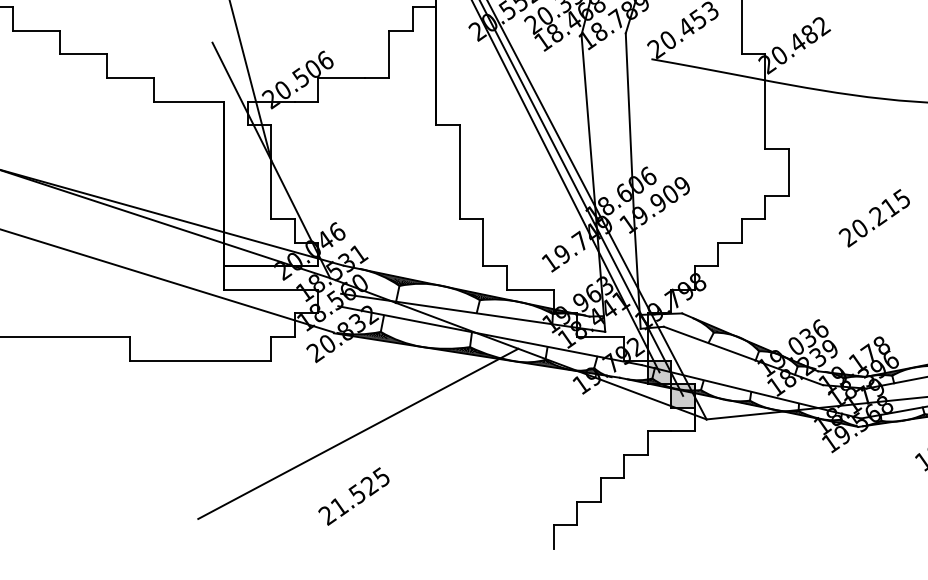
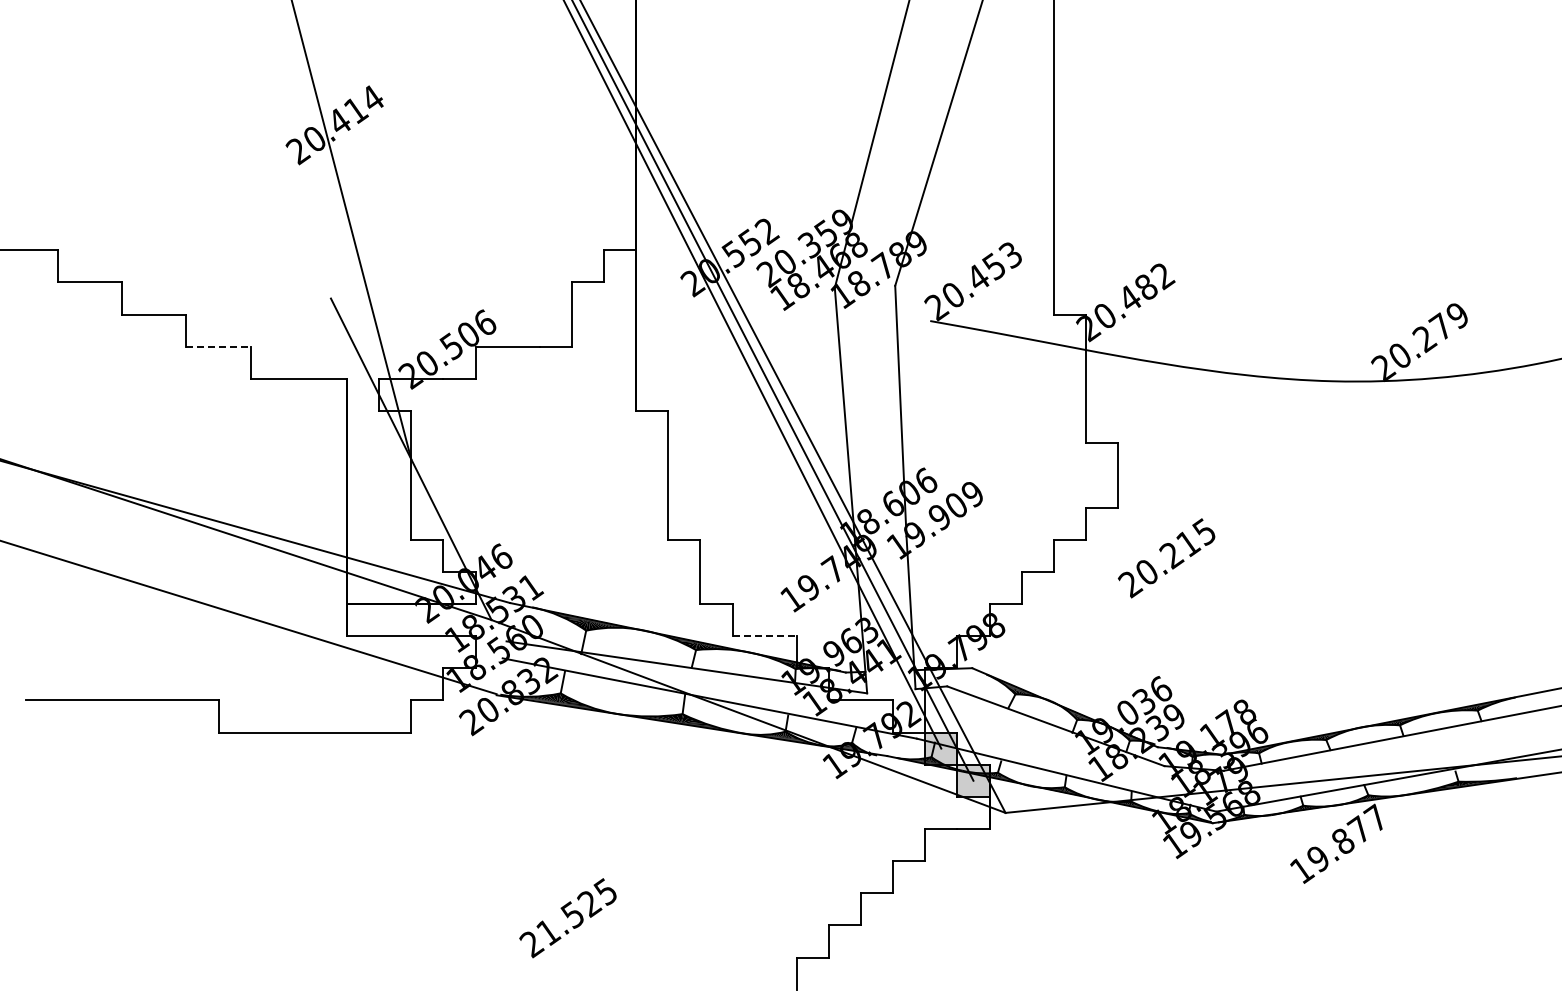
line: (130, 77) -> (219, 346), solid -> dashed
text: (874, 218) -> (1166, 558), moved
line: (530, 290) -> (765, 636), solid -> dashed
line: (357, 433) -> (529, 832), removed
text: (353, 496) -> (567, 918), moved

